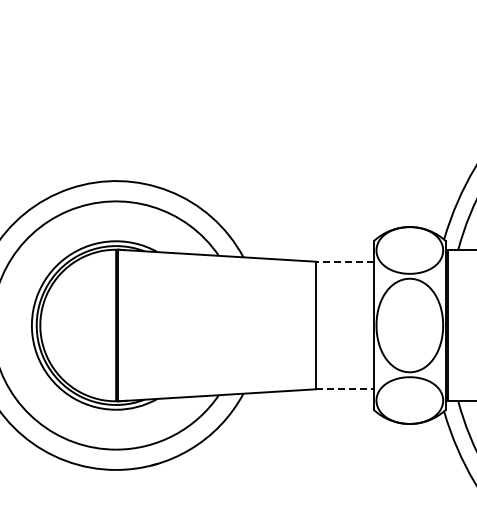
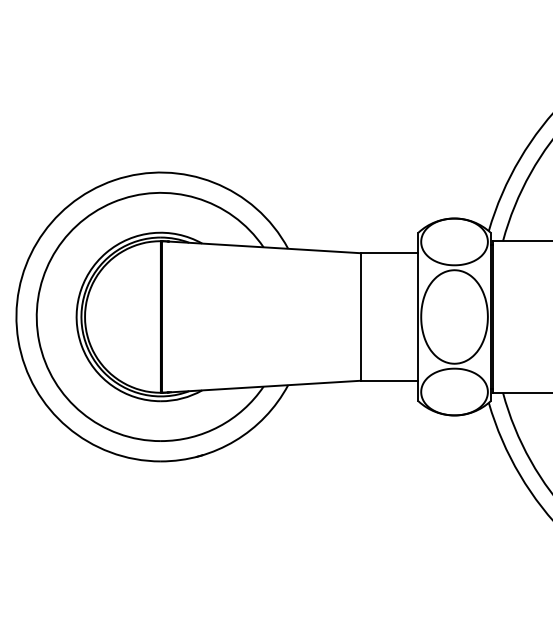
line: (344, 262) -> (389, 253), dashed -> solid
line: (344, 389) -> (389, 380), dashed -> solid

